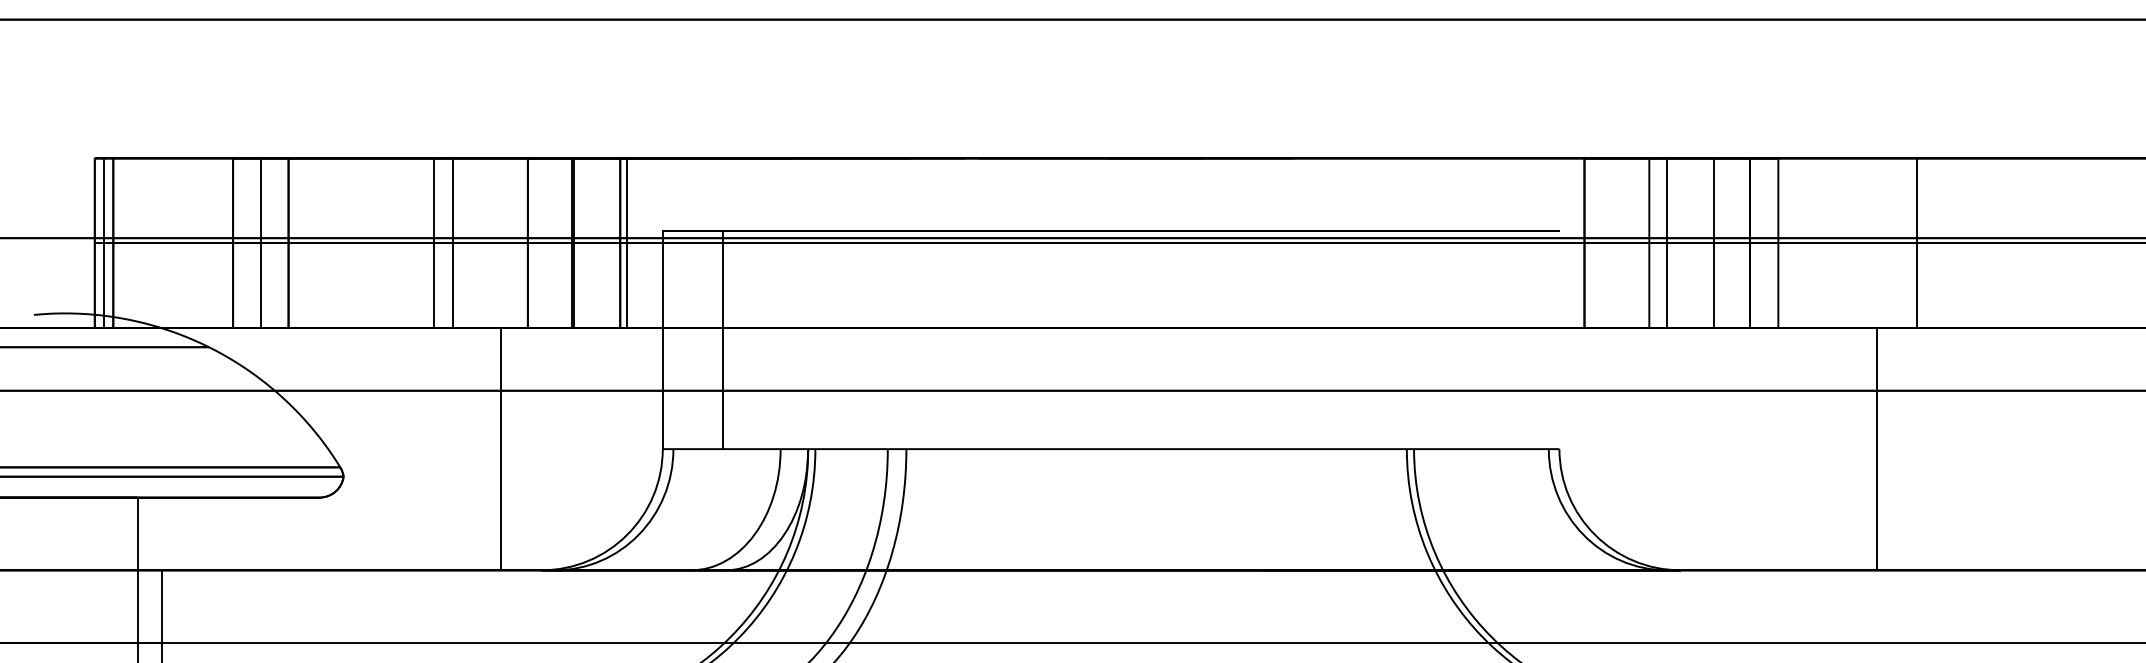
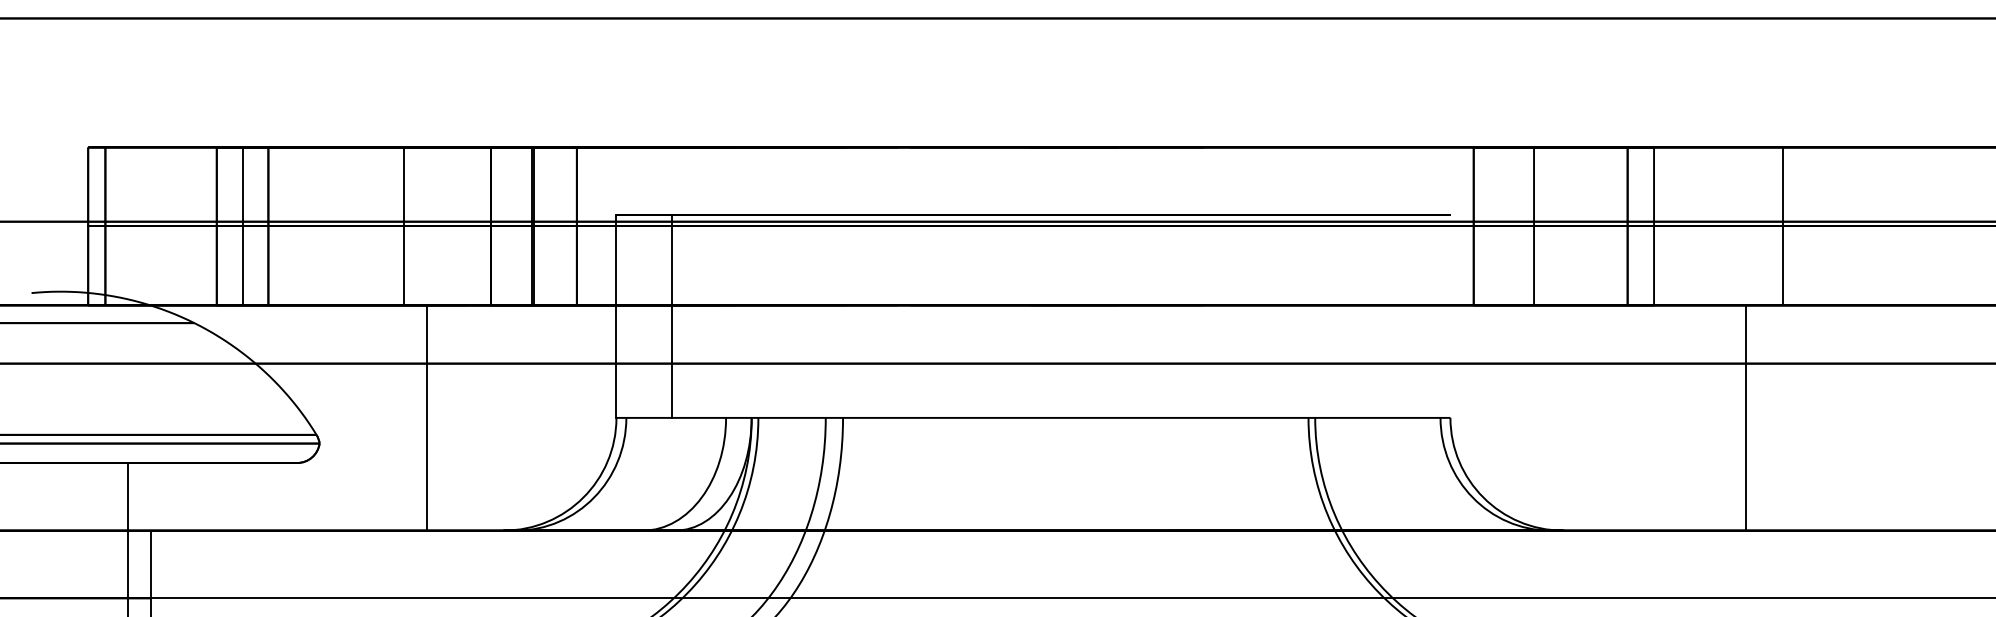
line: (104, 242) -> (97, 225), removed
line: (452, 242) -> (420, 225), removed
line: (627, 242) -> (583, 225), removed
line: (1667, 242) -> (1550, 225), removed
line: (1713, 242) -> (1593, 225), removed
line: (501, 448) -> (427, 417), moved

